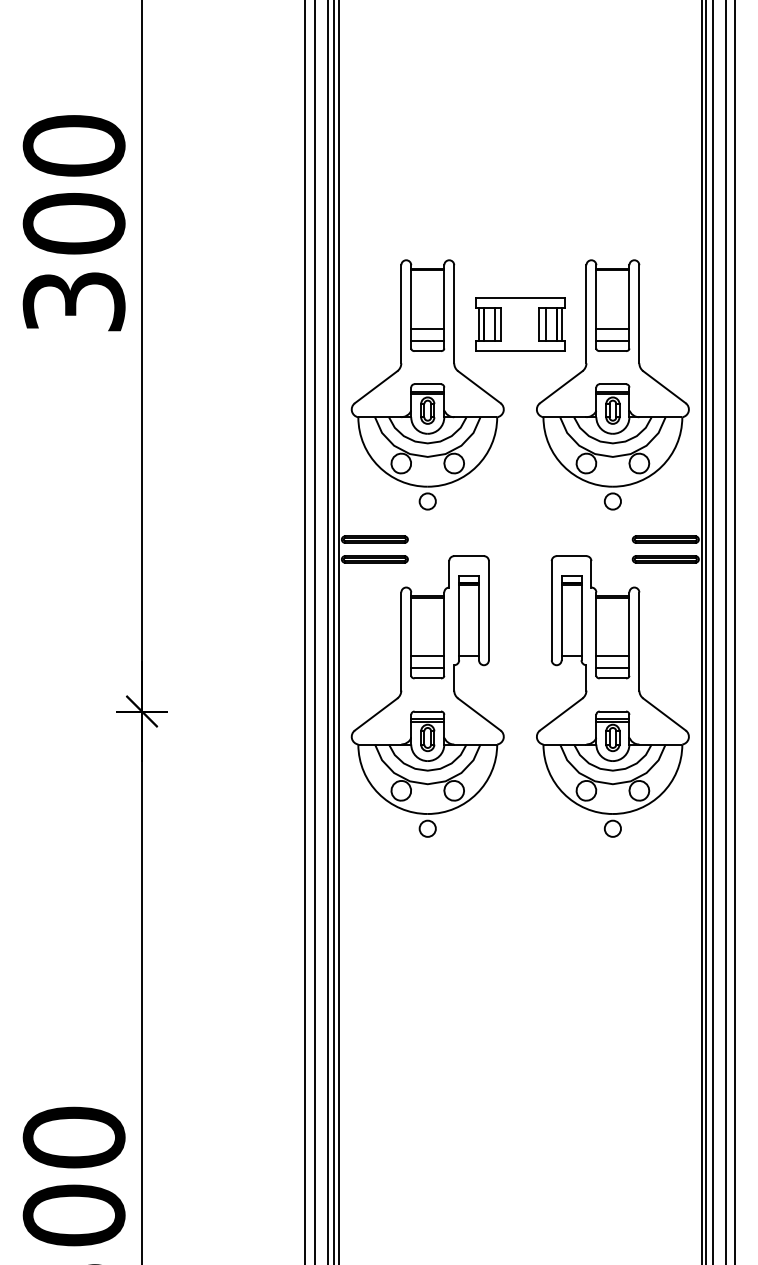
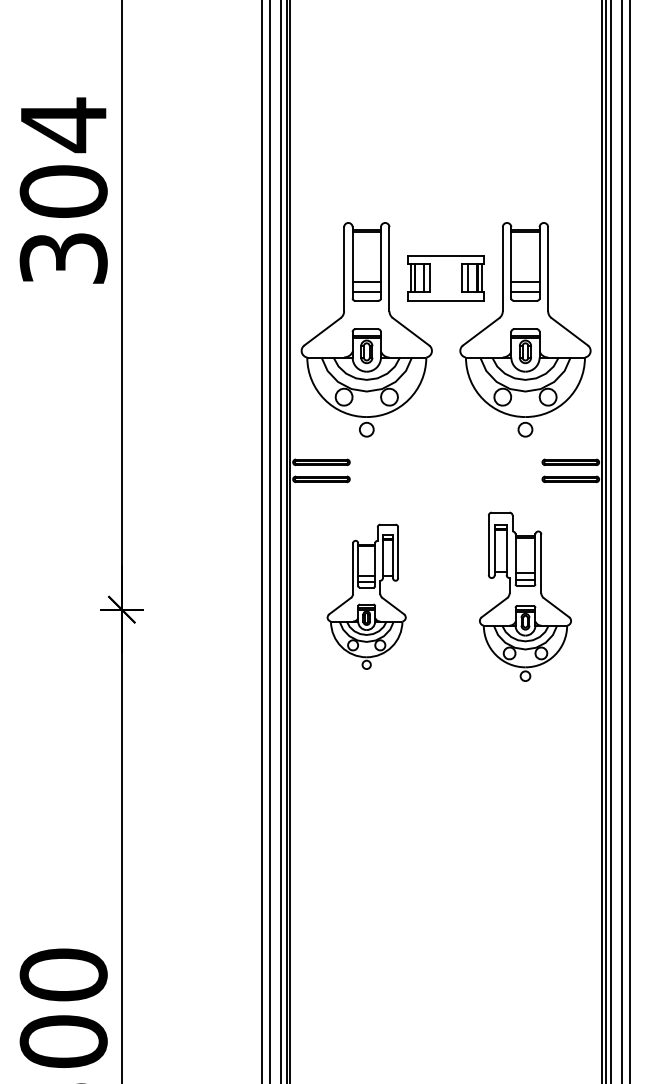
text: (73, 145) -> (63, 124), 300 -> 304
part: (427, 696) -> (366, 596), size x0.6
part: (612, 696) -> (525, 596), size x0.7

